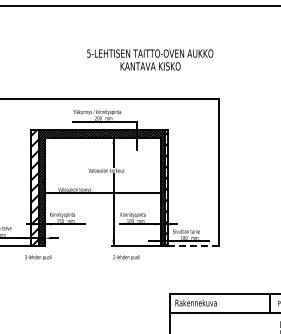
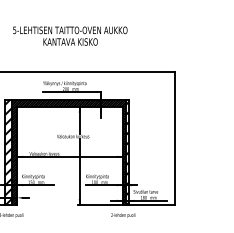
text: (150, 59) -> (70, 35), moved
line: (193, 246) -> (152, 205), dashed -> solid
text: (126, 257) -> (123, 215), moved

